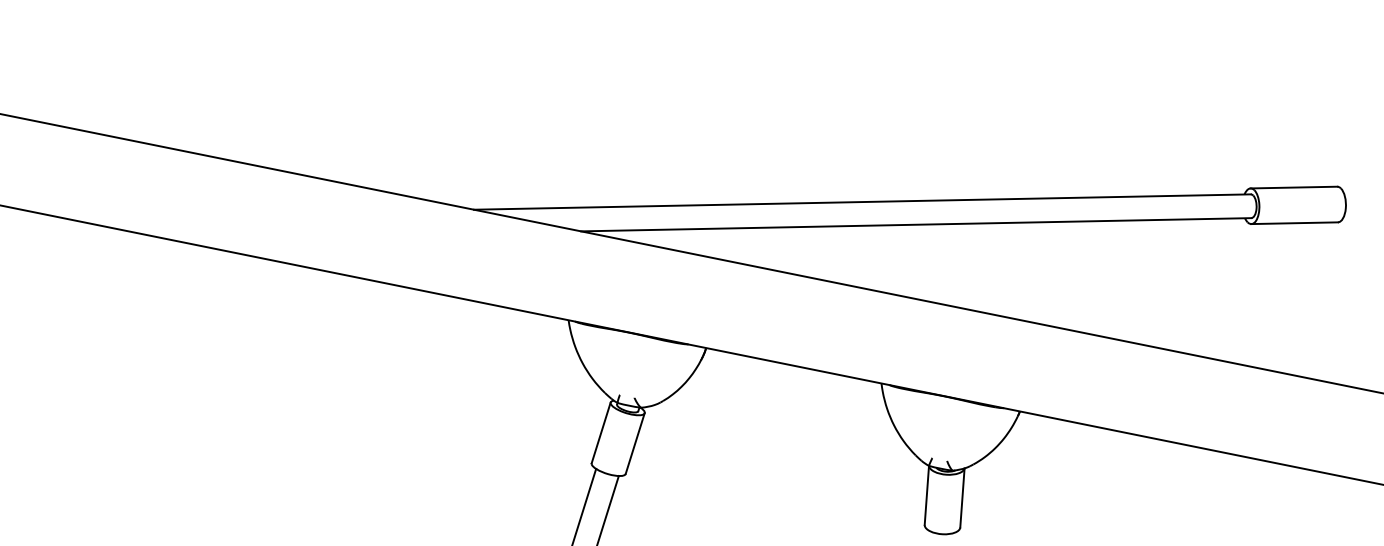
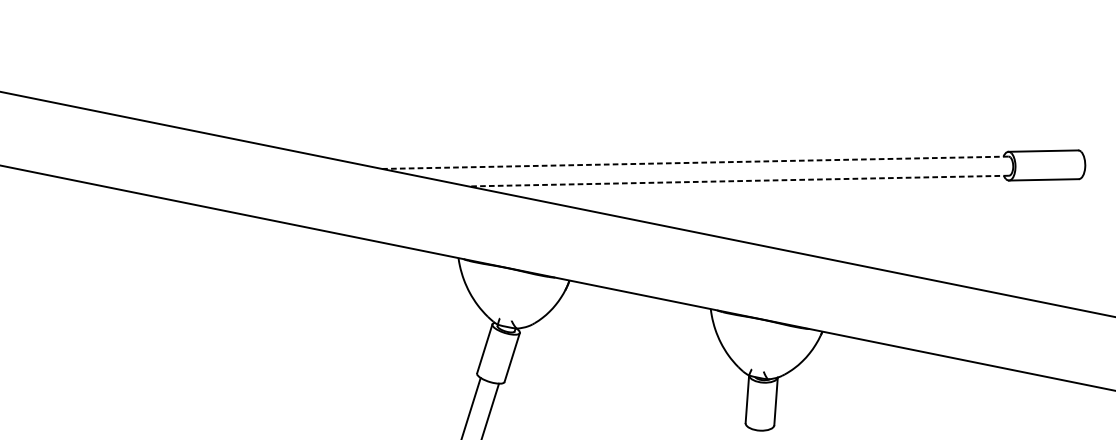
line: (862, 202) -> (695, 163), solid -> dashed
line: (915, 224) -> (738, 180), solid -> dashed

